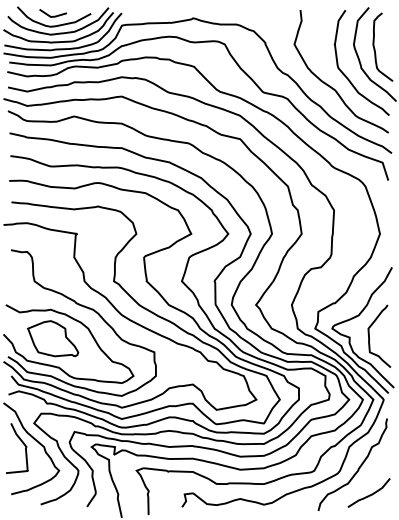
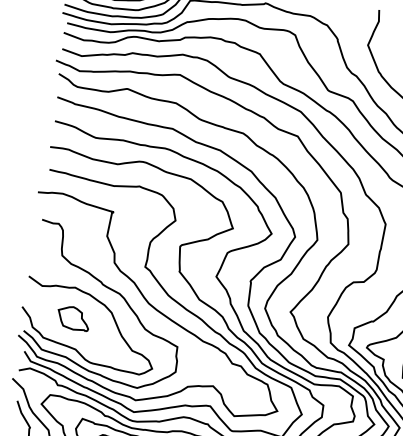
part: (53, 338) -> (73, 318), size x0.6

